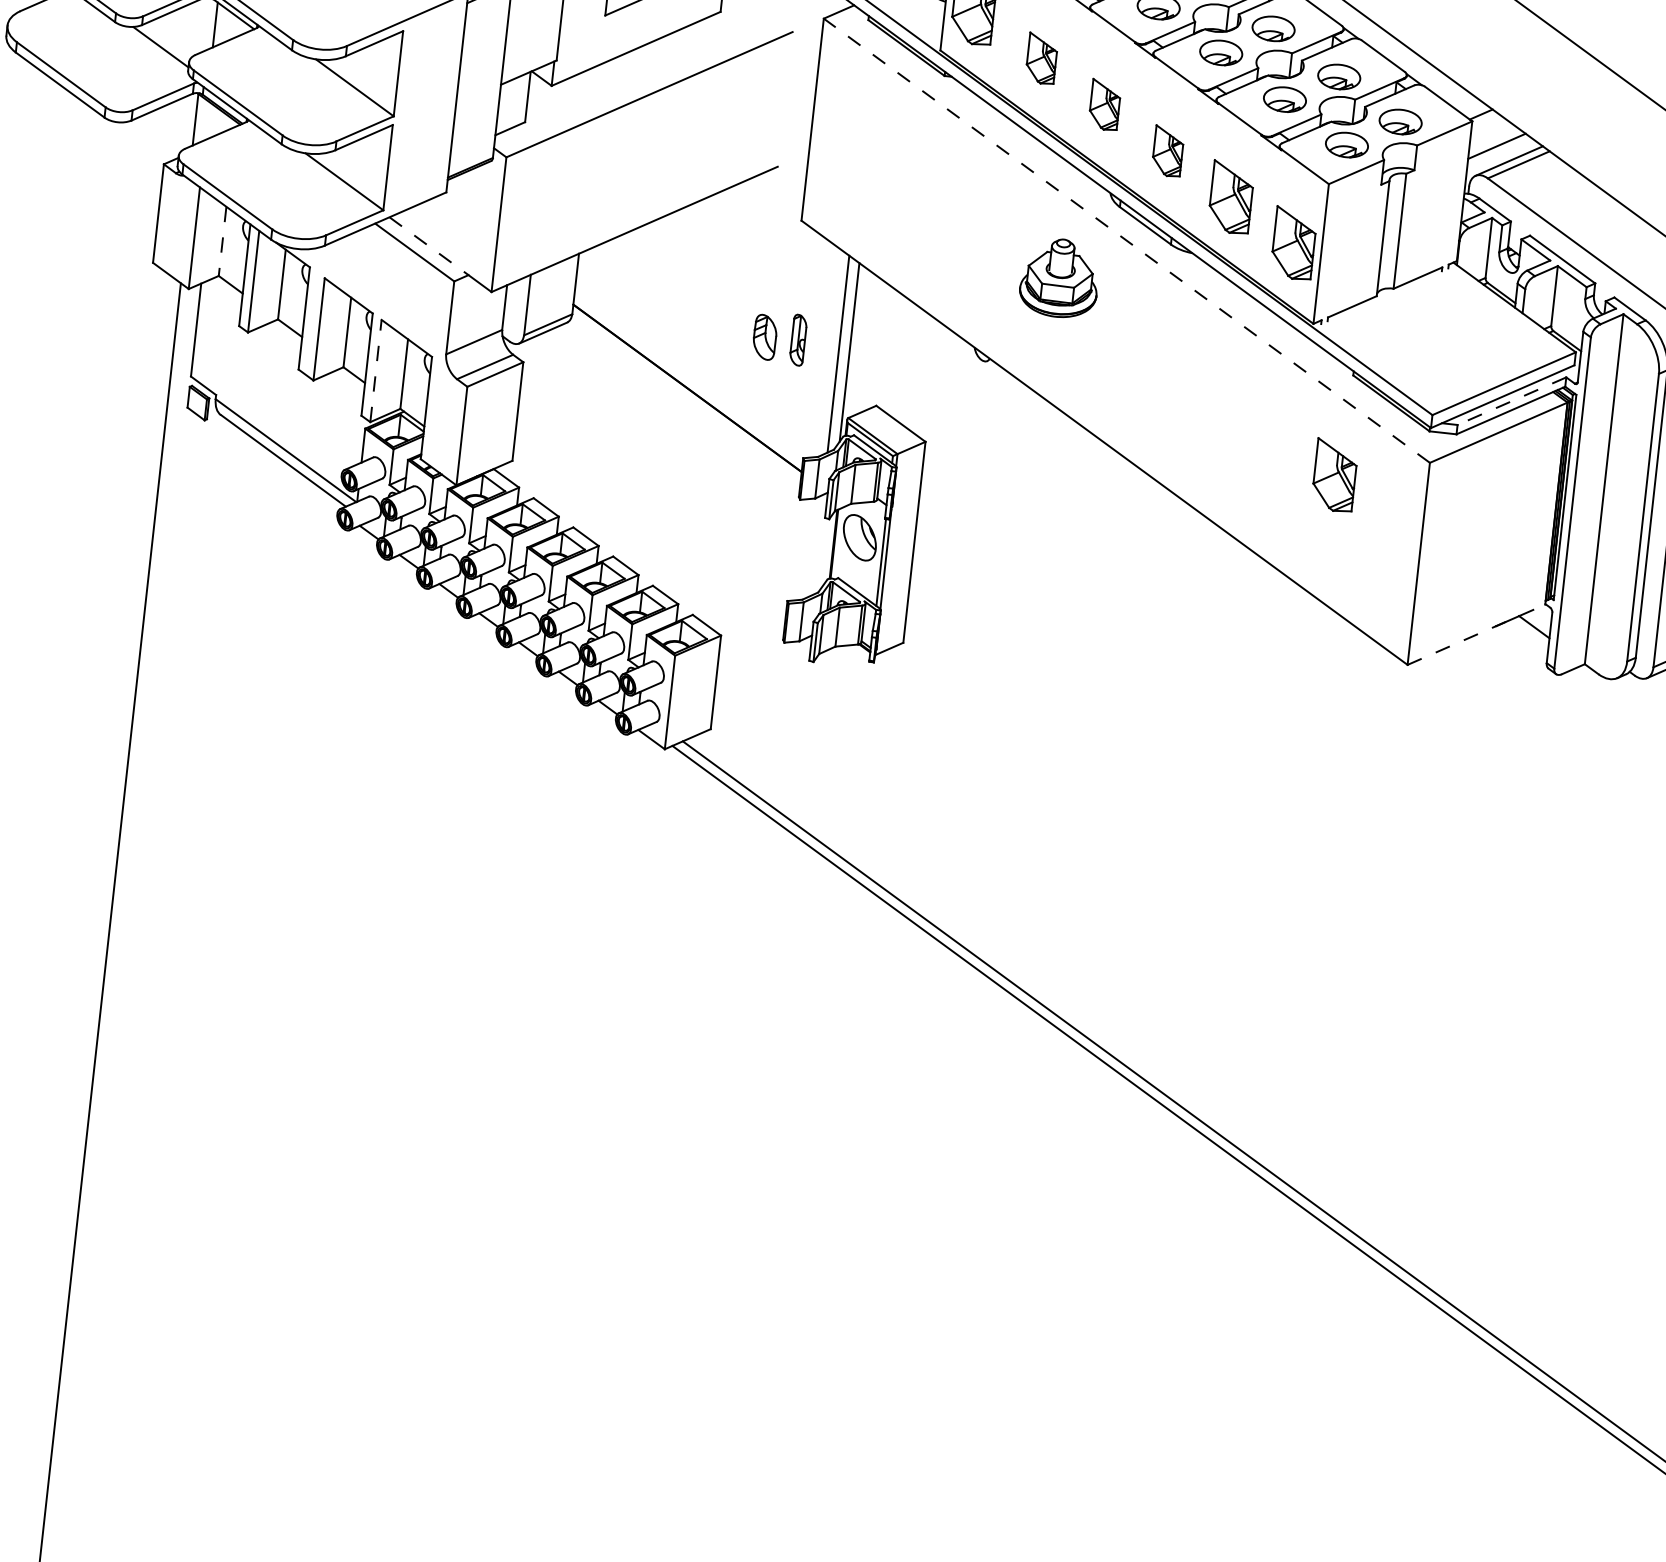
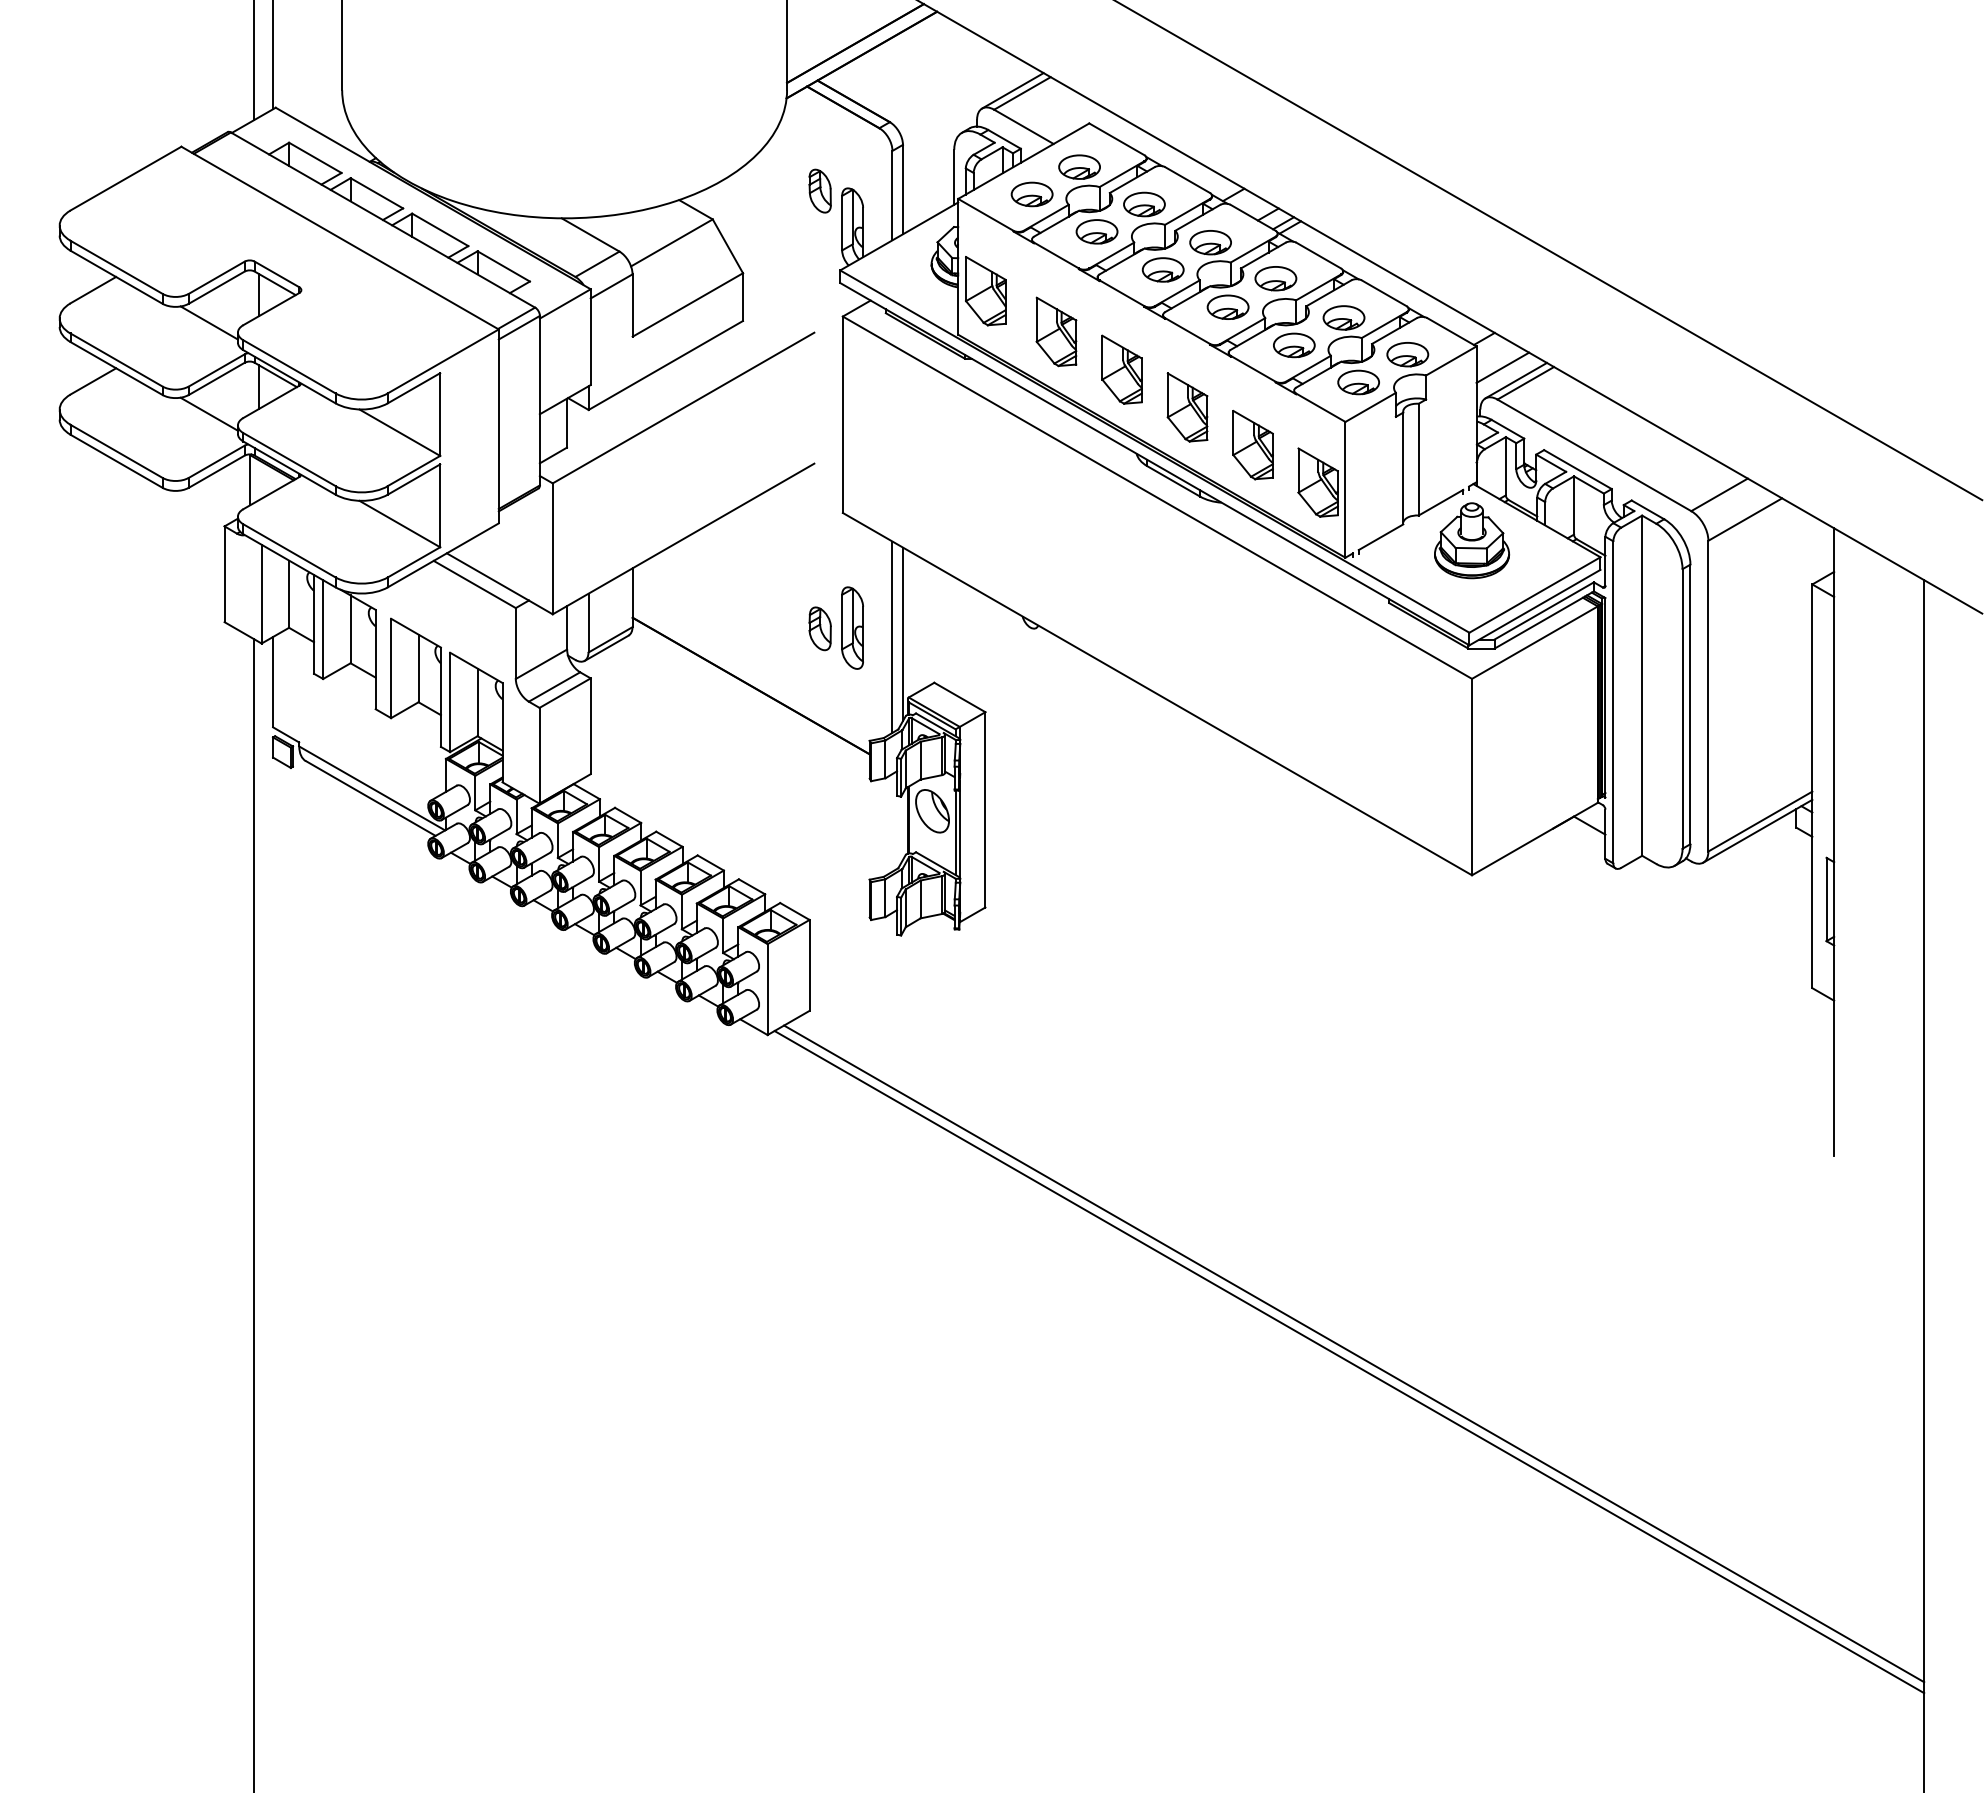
part: (1041, 58) -> (1056, 331), size x1.43
part: (1104, 104) -> (1121, 369), size x1.43
part: (1168, 151) -> (1187, 407), size x1.43
line: (1126, 240) -> (1157, 497), dashed -> solid
line: (222, 241) -> (289, 594), dashed -> solid
line: (429, 246) -> (488, 577), dashed -> solid
part: (1060, 277) -> (1472, 540), moved
part: (798, 339) -> (852, 627), size x1.67
line: (376, 371) -> (450, 702), dashed -> solid
line: (1511, 401) -> (1543, 611), dashed -> solid
part: (1334, 474) -> (1381, 700), removed
line: (1475, 635) -> (1534, 839), dashed -> solid

